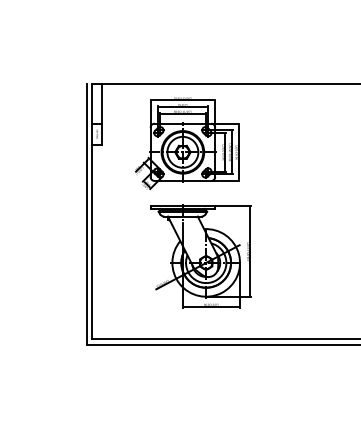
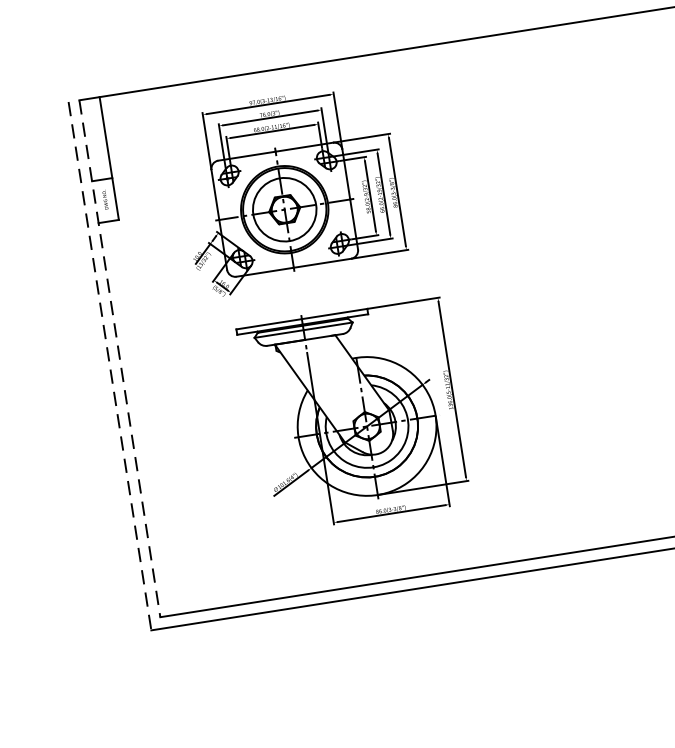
line: (92, 211) -> (120, 358), solid -> dashed
line: (86, 214) -> (109, 366), solid -> dashed

